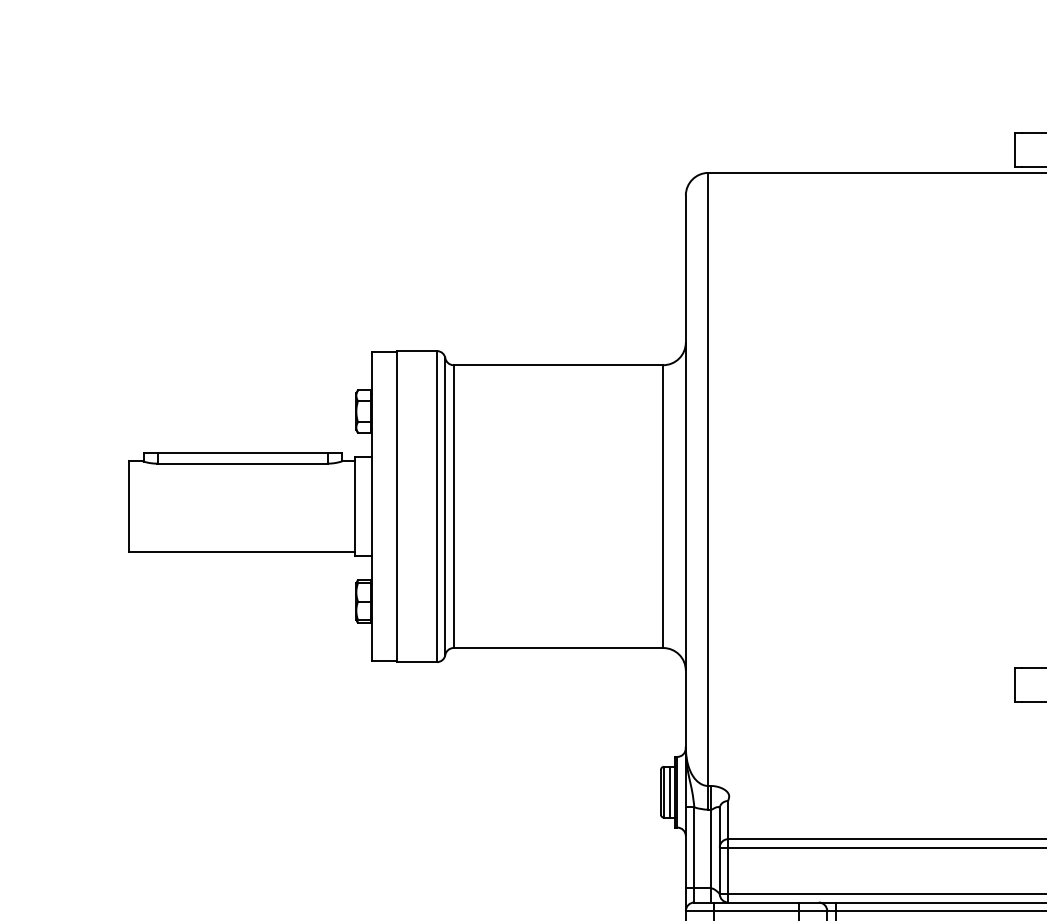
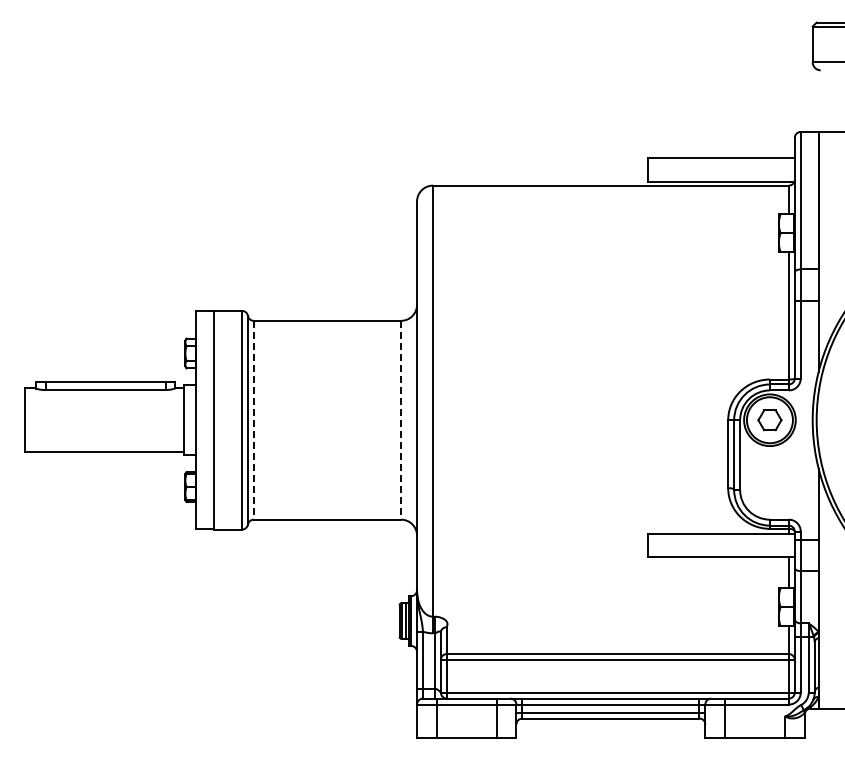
line: (453, 506) -> (253, 420), solid -> dashed
line: (663, 506) -> (401, 420), solid -> dashed

